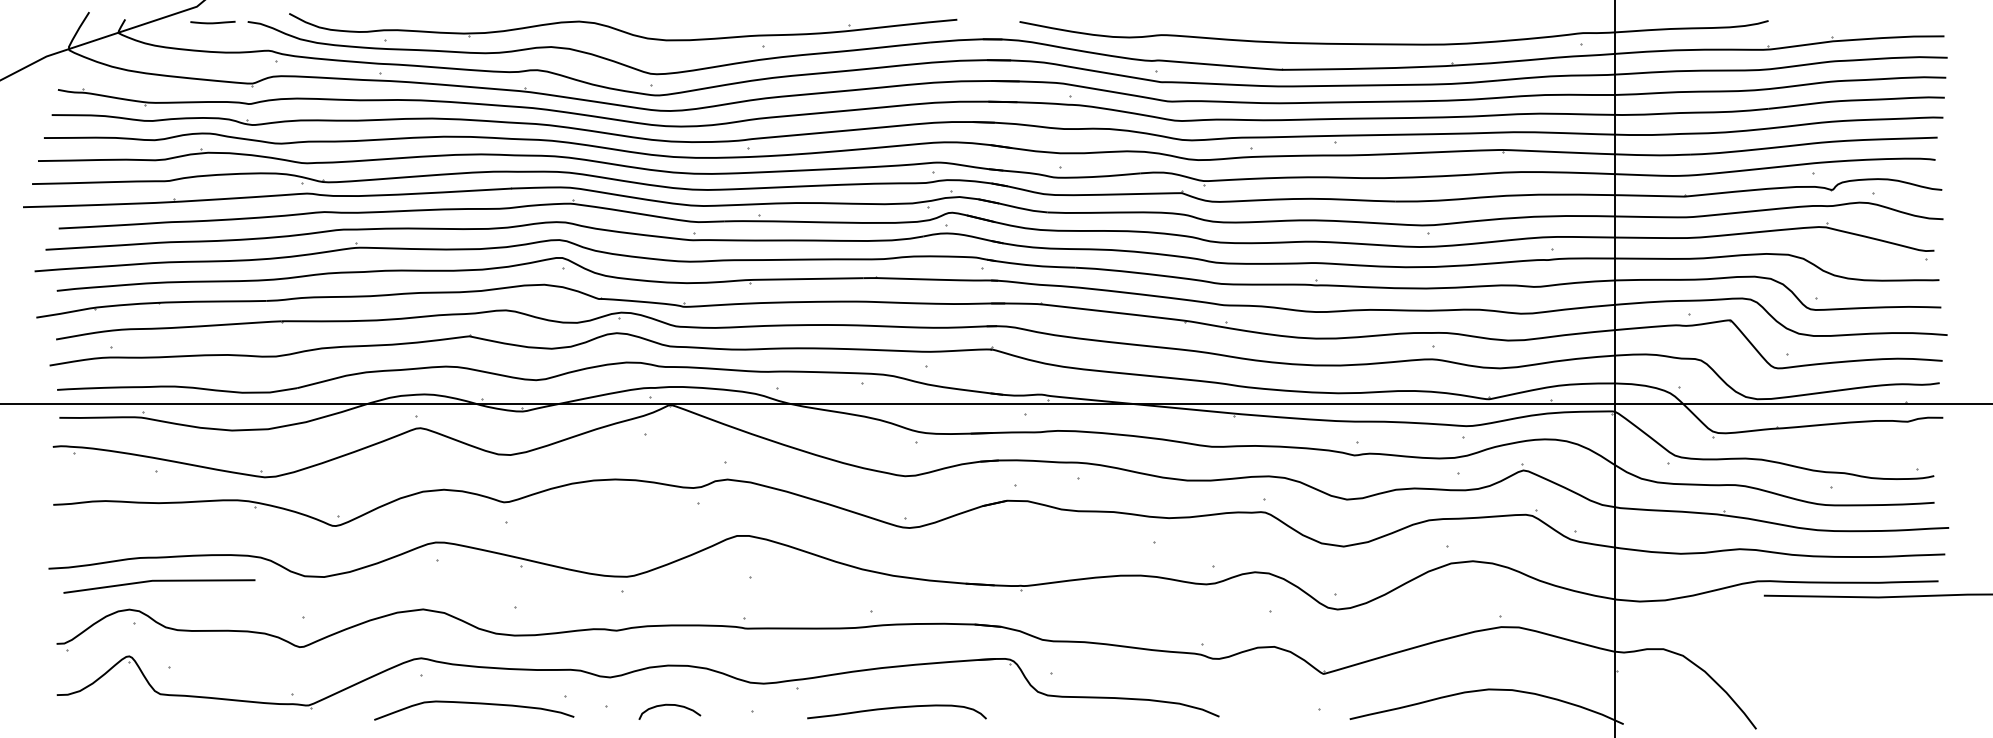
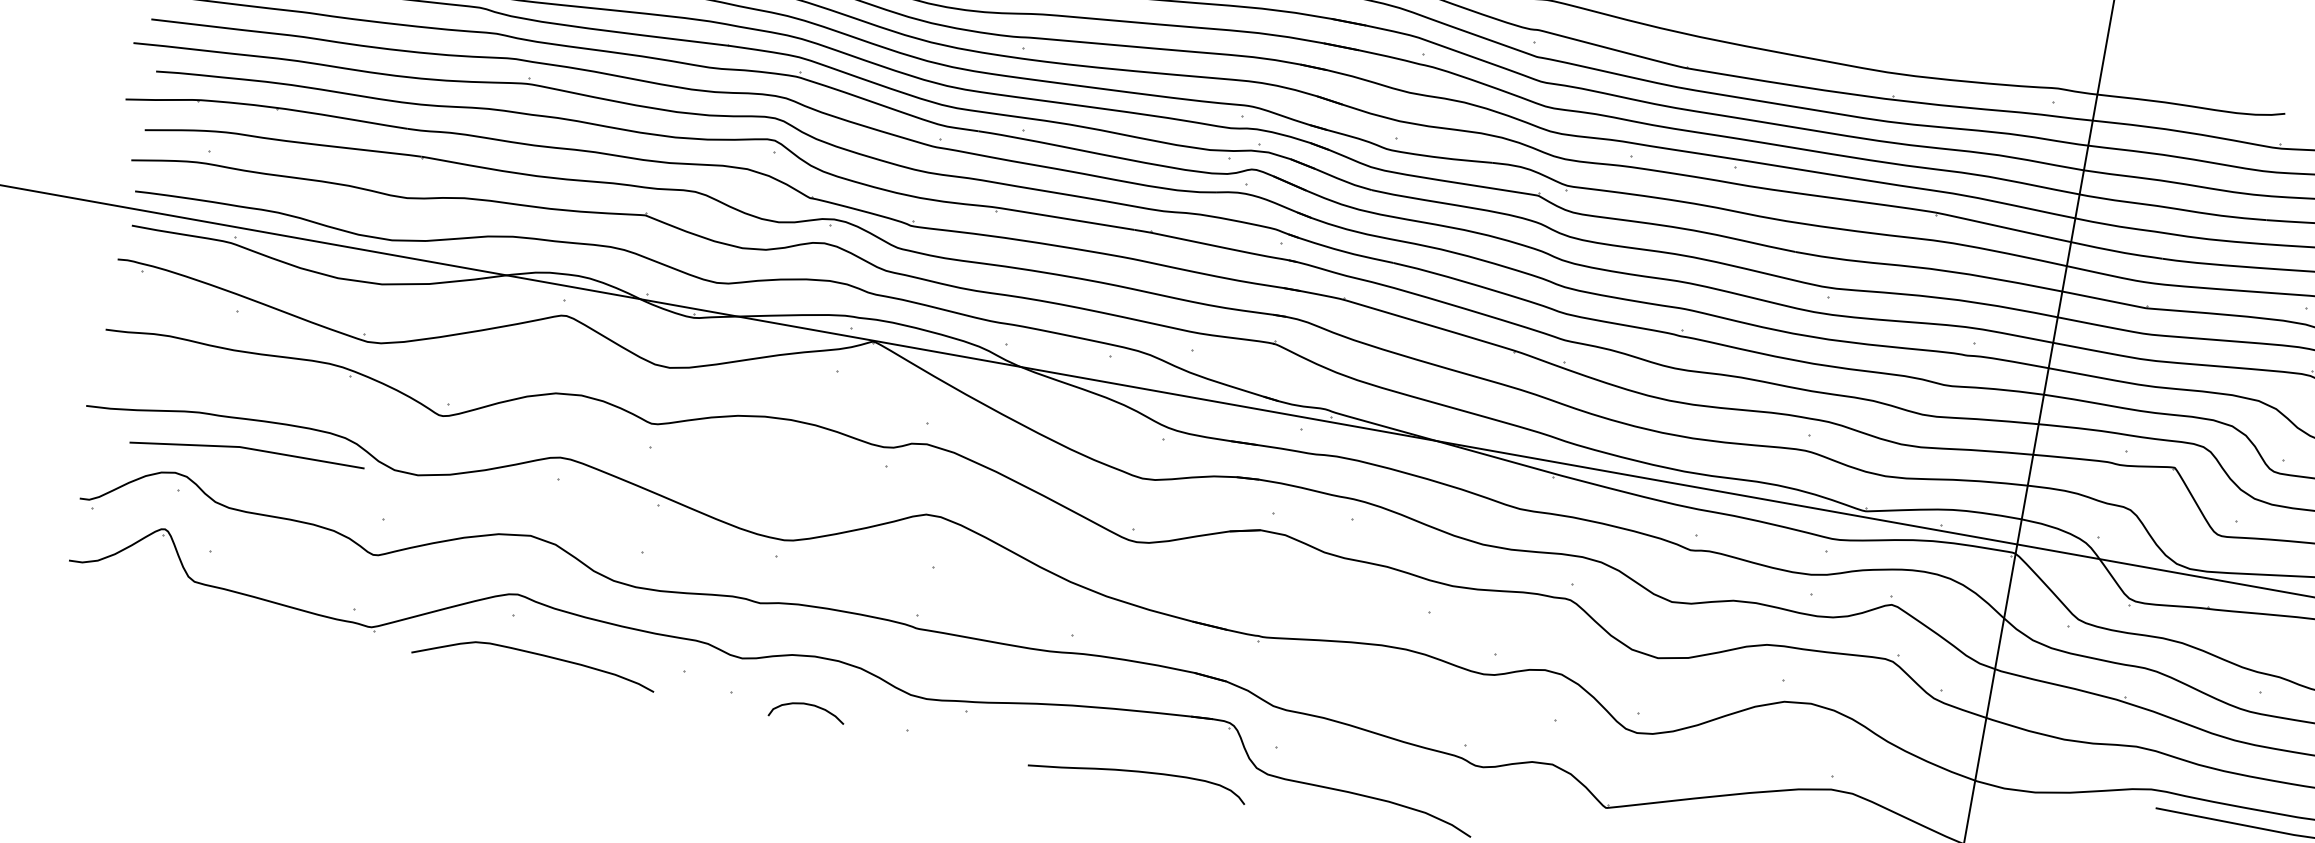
line: (159, 581) -> (248, 449), moved
curve: (475, 704) -> (537, 655), moved
curve: (896, 708) -> (1137, 772), moved

